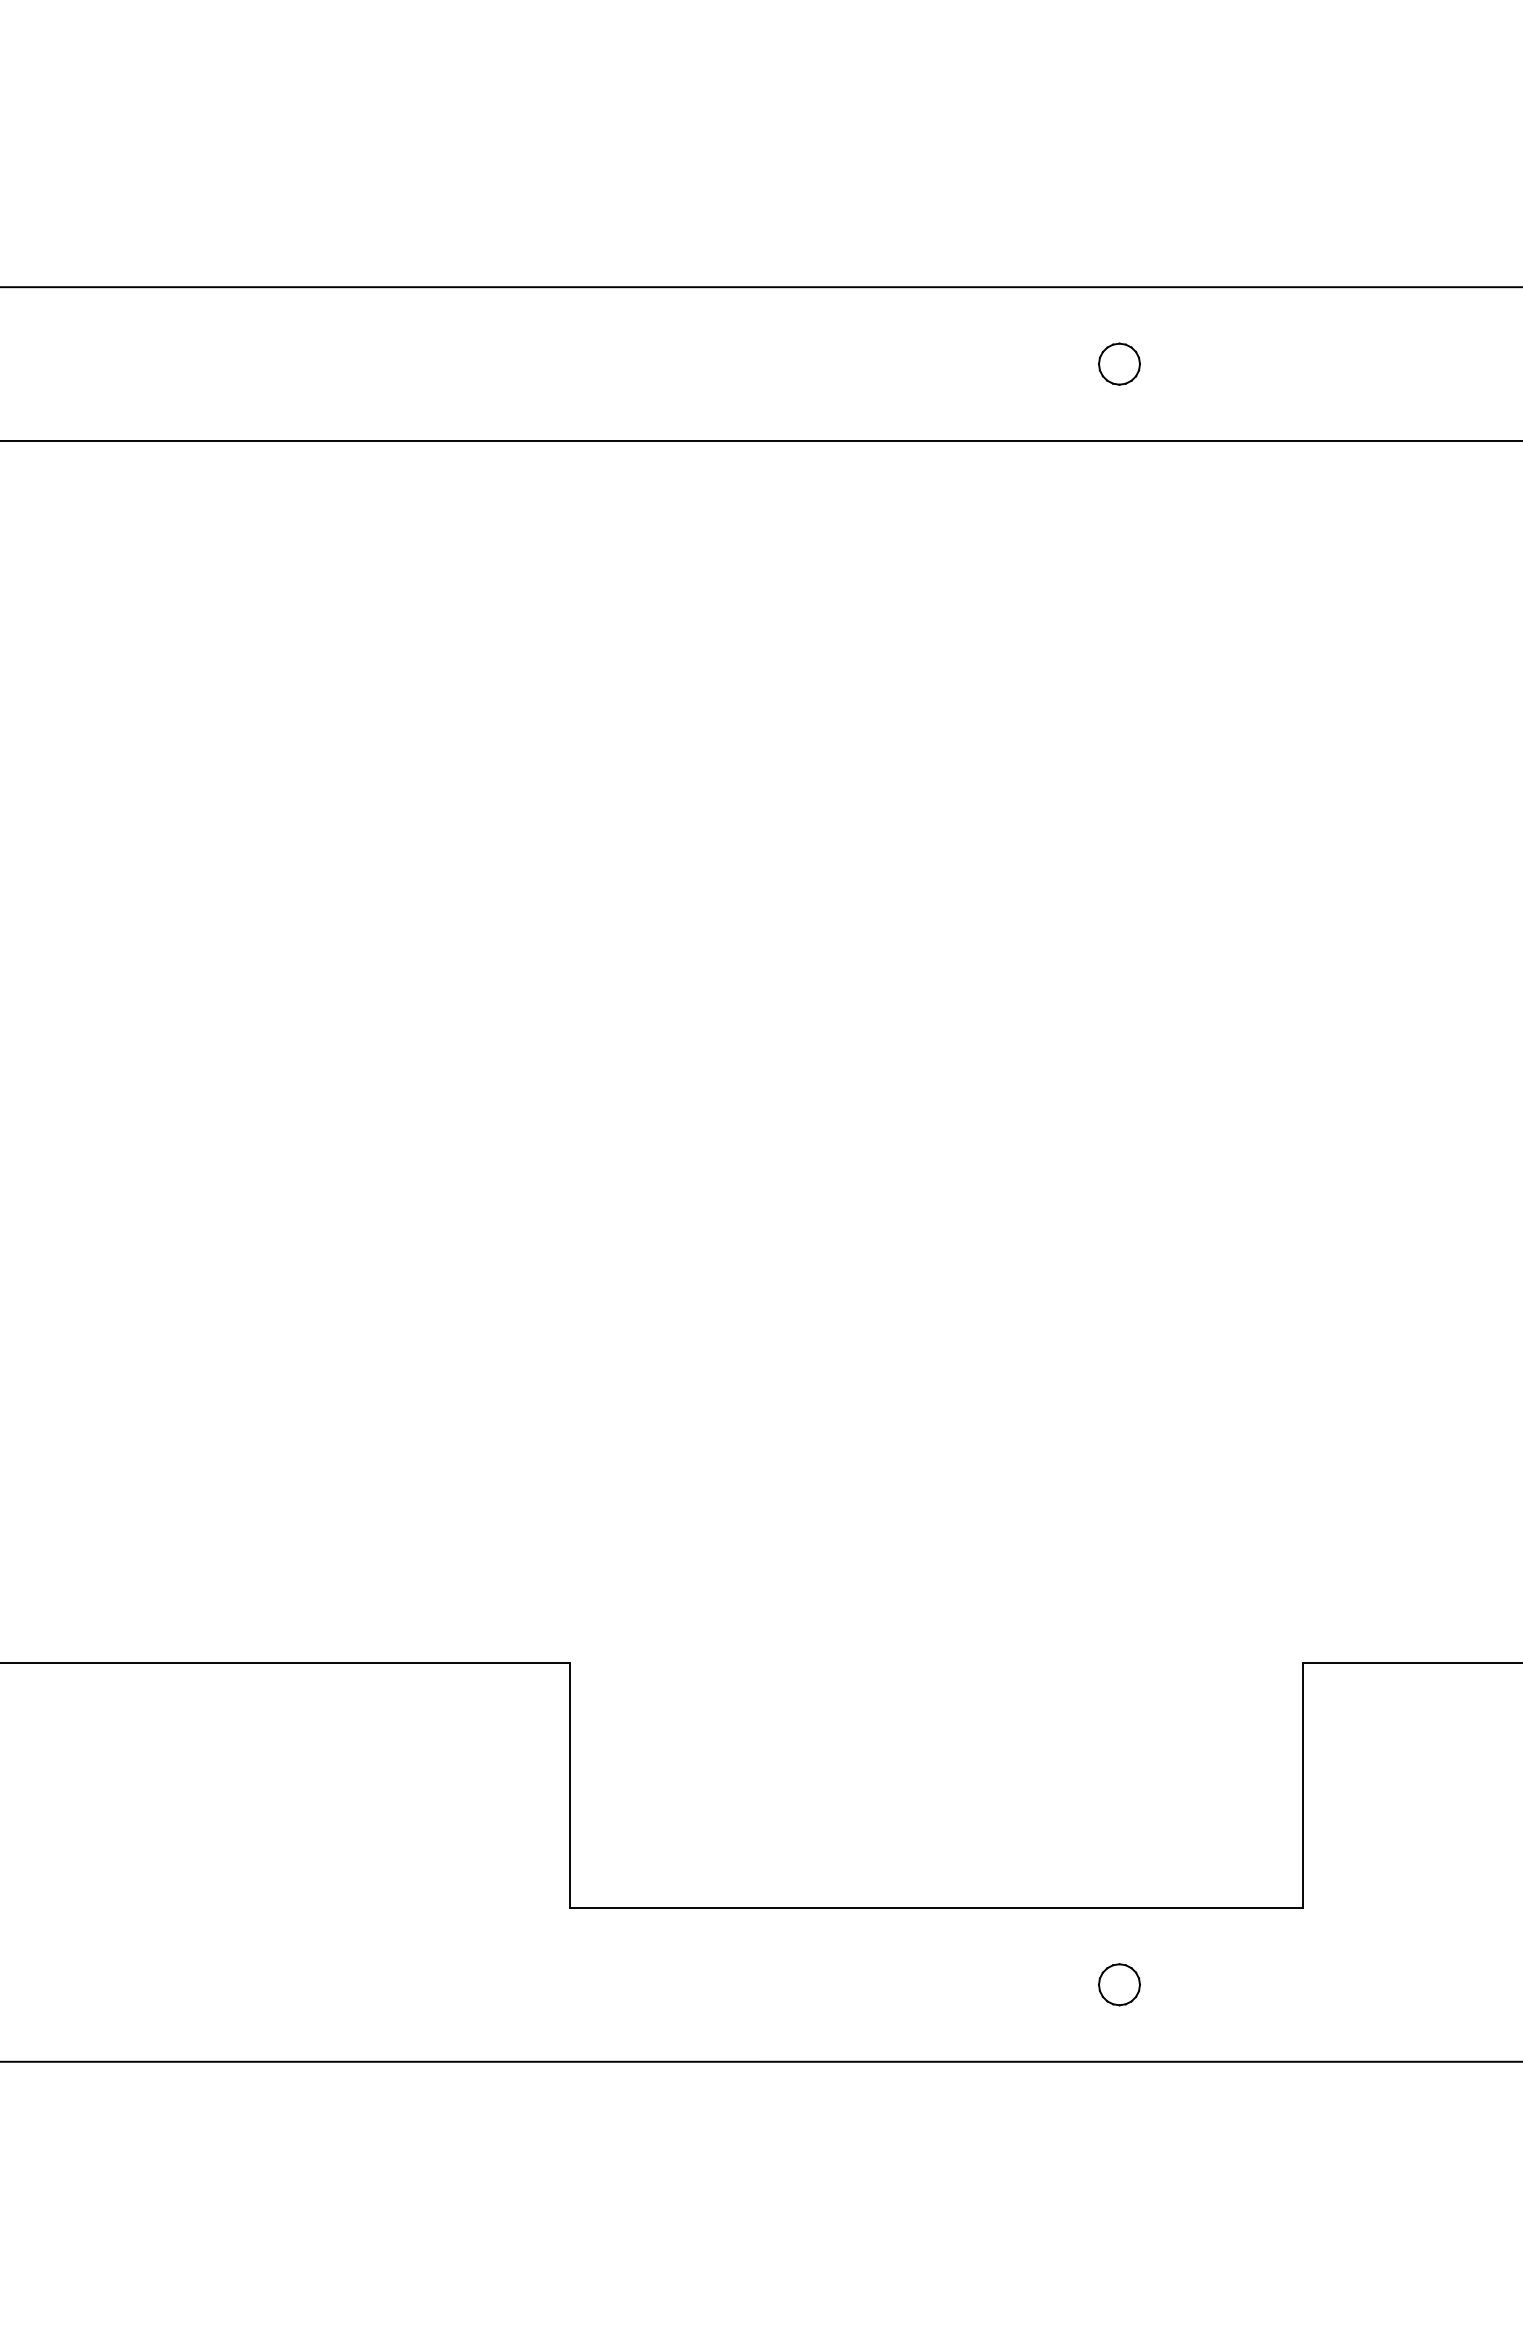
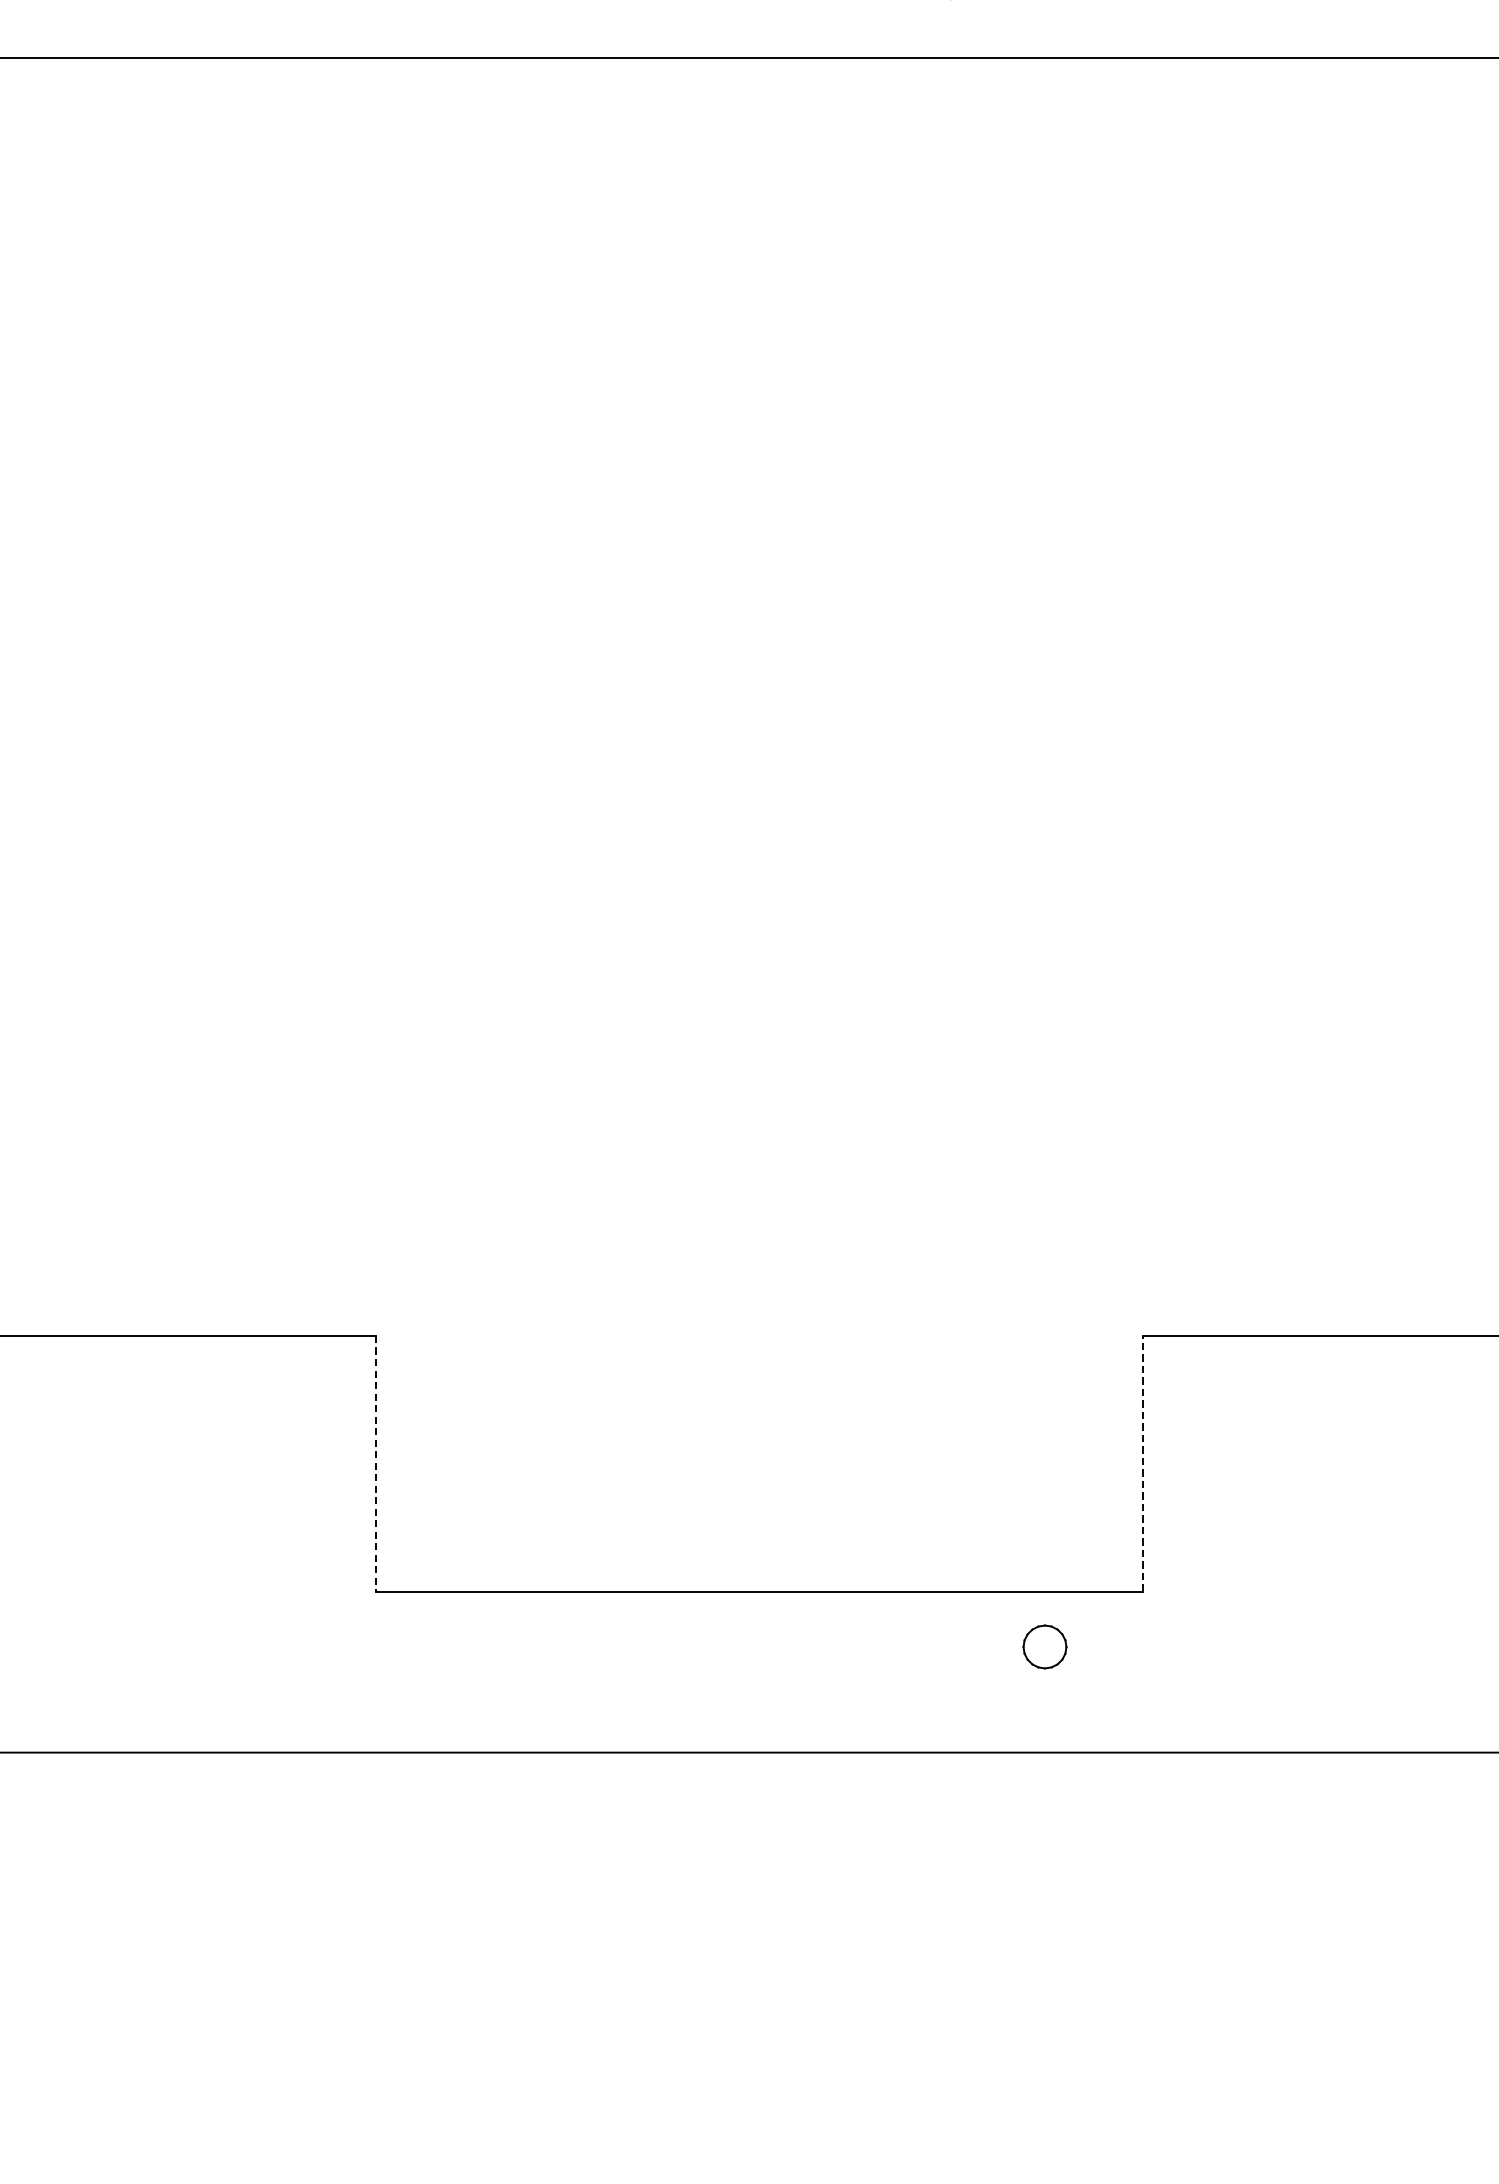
line: (1302, 1785) -> (1142, 1463), solid -> dashed
line: (569, 1786) -> (375, 1464), solid -> dashed
part: (1119, 1984) -> (1045, 1646), moved

